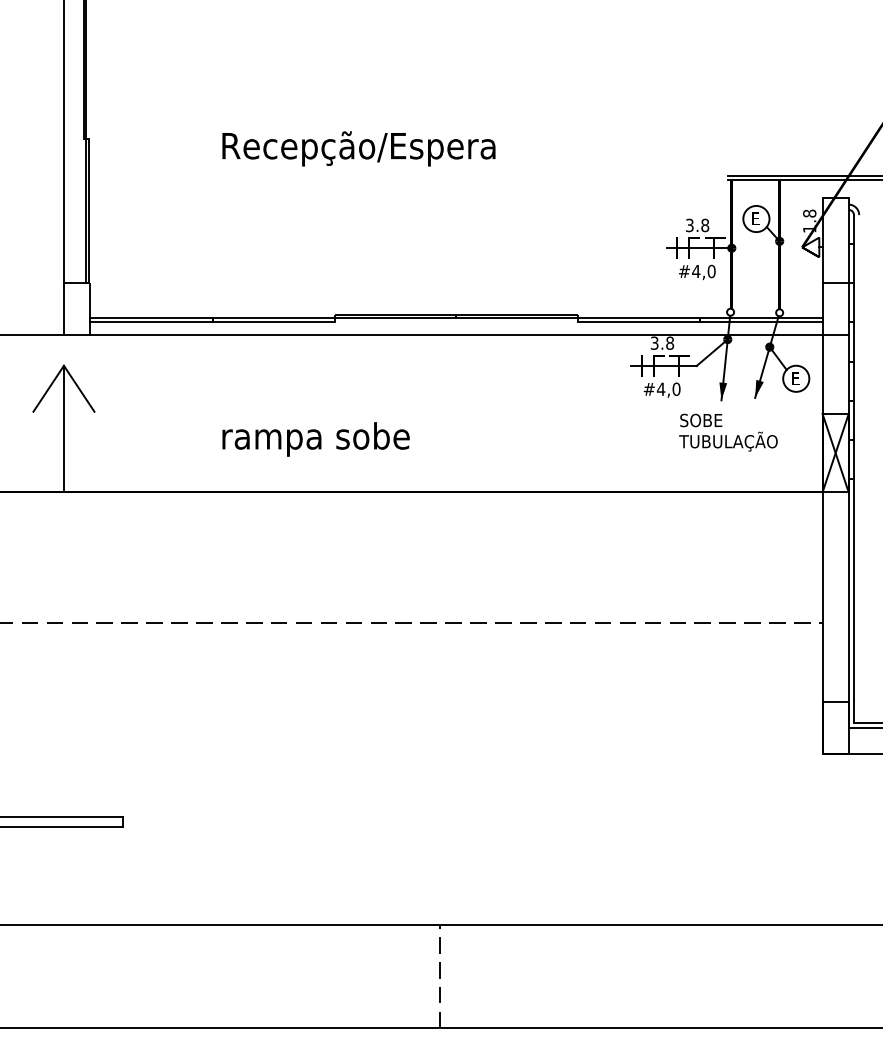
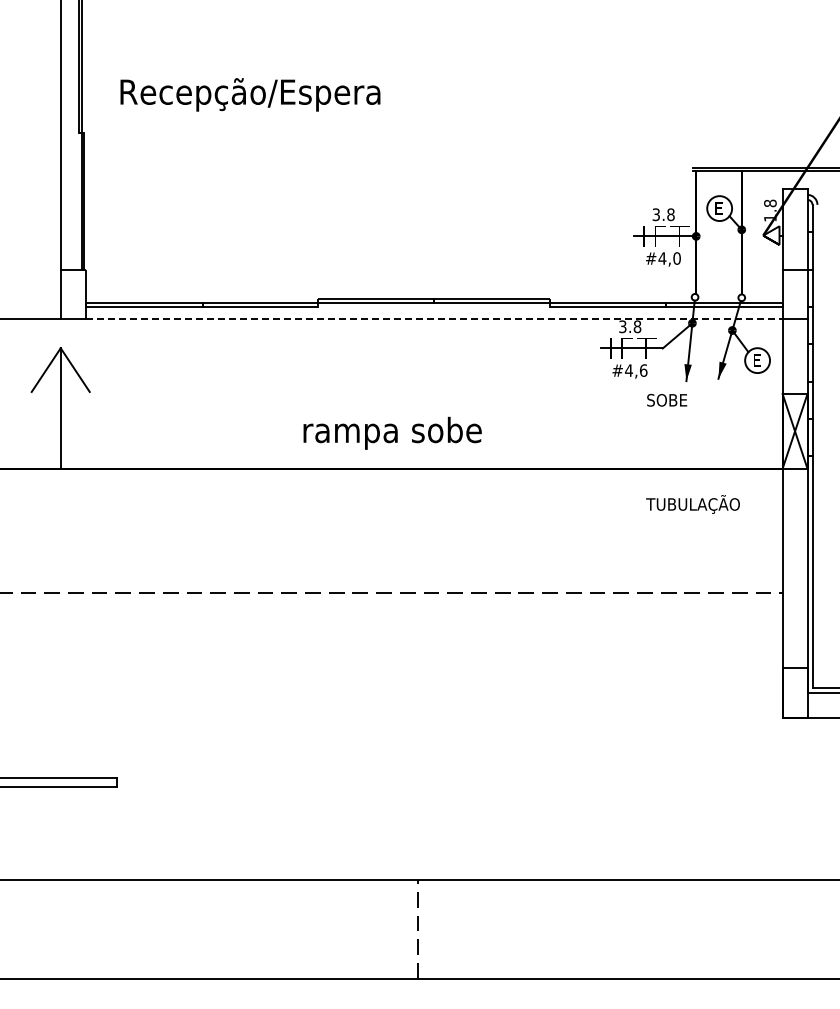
text: (359, 148) -> (250, 94), moved
line: (456, 335) -> (434, 319), solid -> dashed
text: (676, 389) -> (643, 370), #4,0 -> #4,6
text: (315, 438) -> (392, 432), moved
text: (727, 441) -> (692, 504), moved

